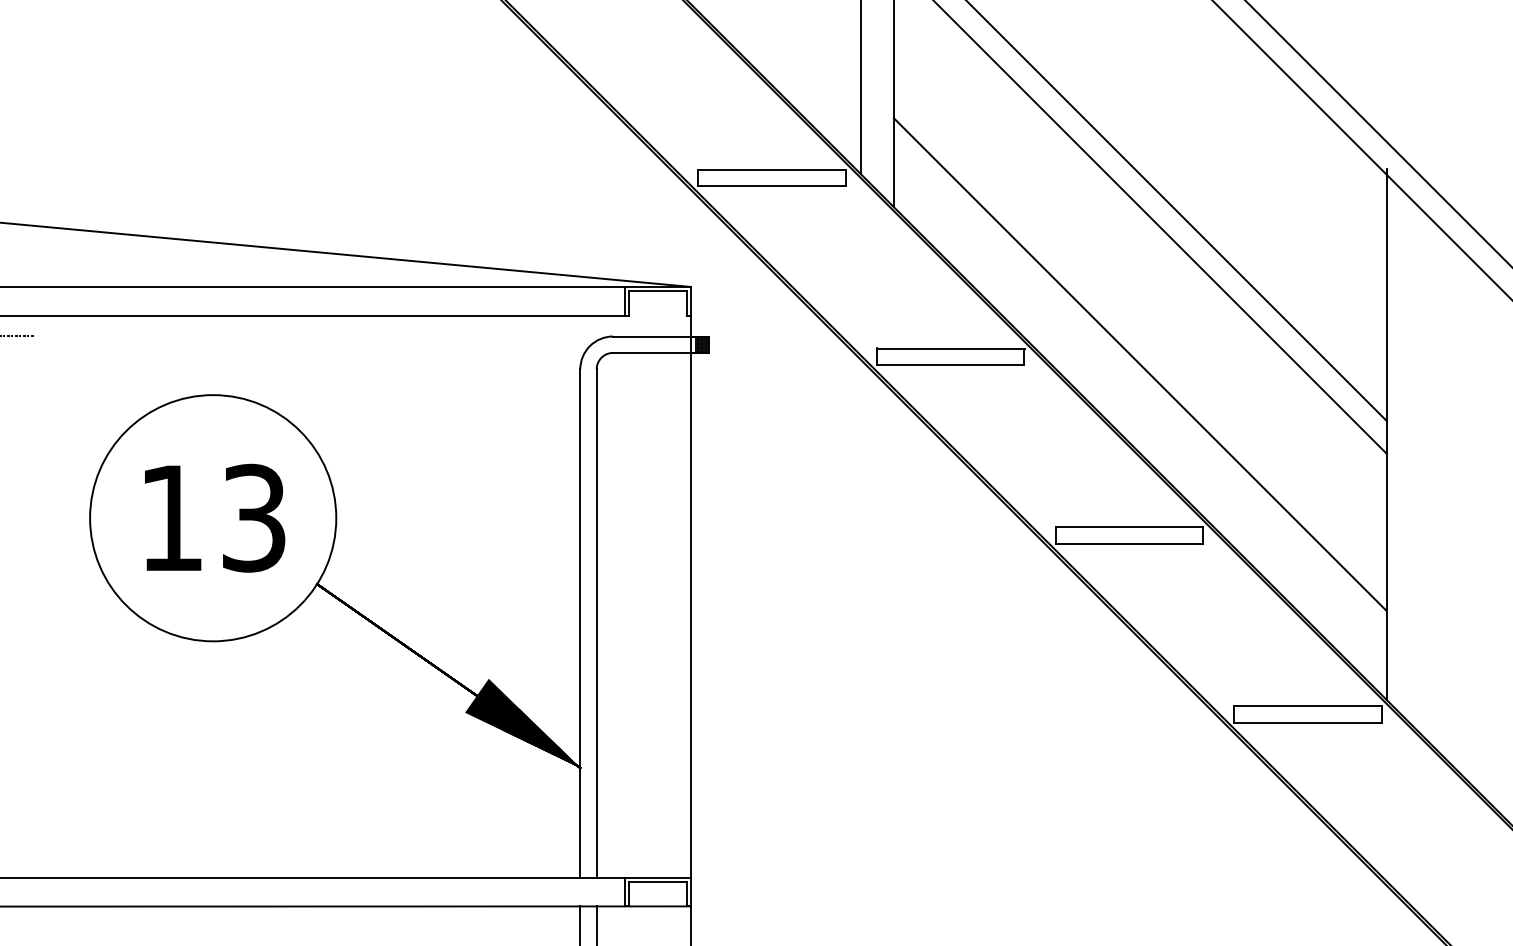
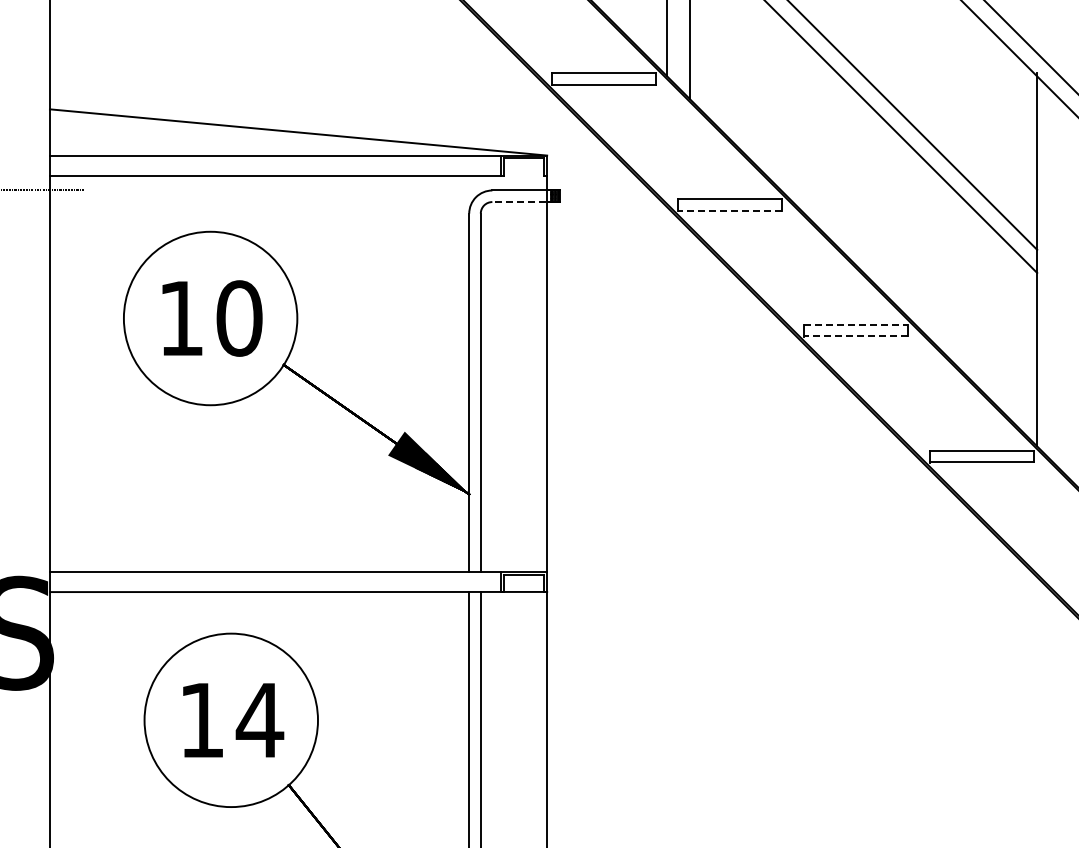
line: (651, 353) -> (519, 202), solid -> dashed
line: (1139, 363) -> (863, 209), removed
line: (951, 364) -> (730, 210), solid -> dashed
text: (254, 518) -> (239, 318), 13 -> 10
line: (1130, 526) -> (856, 324), solid -> dashed
line: (1130, 543) -> (856, 336), solid -> dashed

